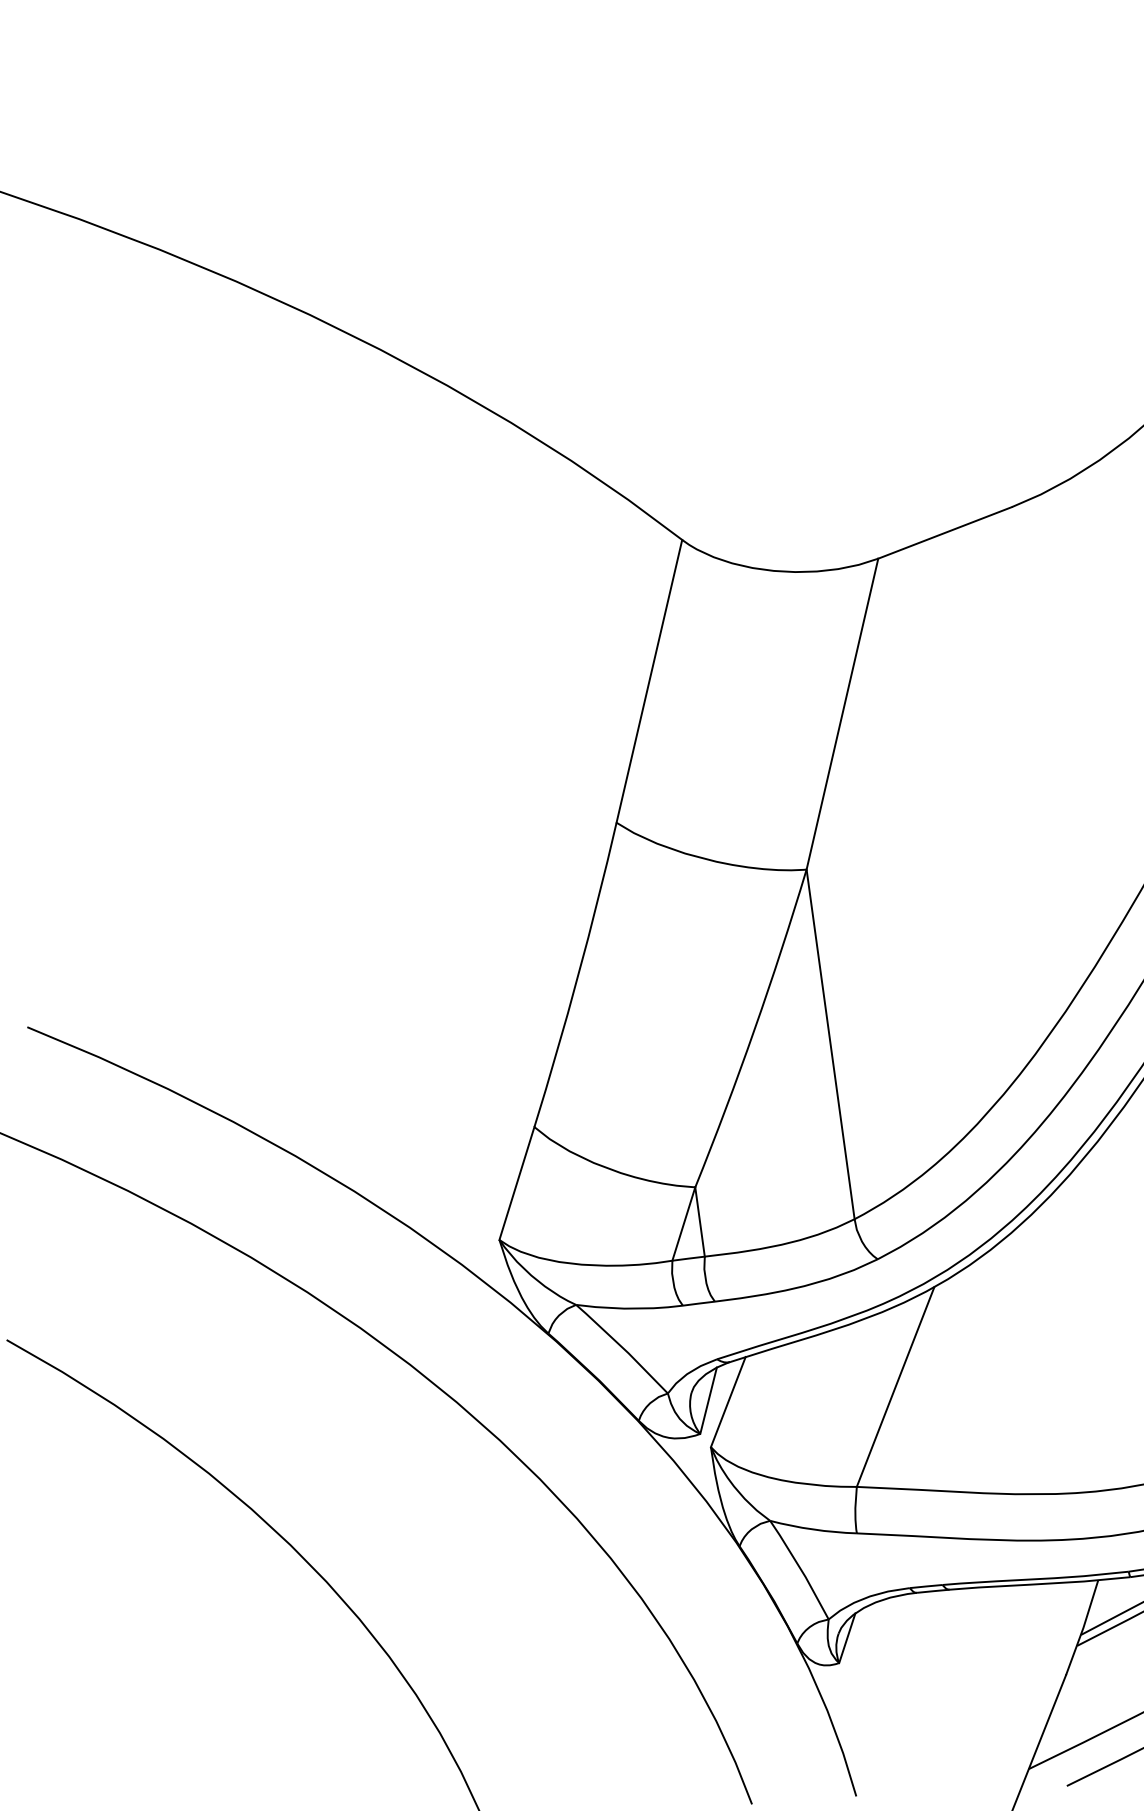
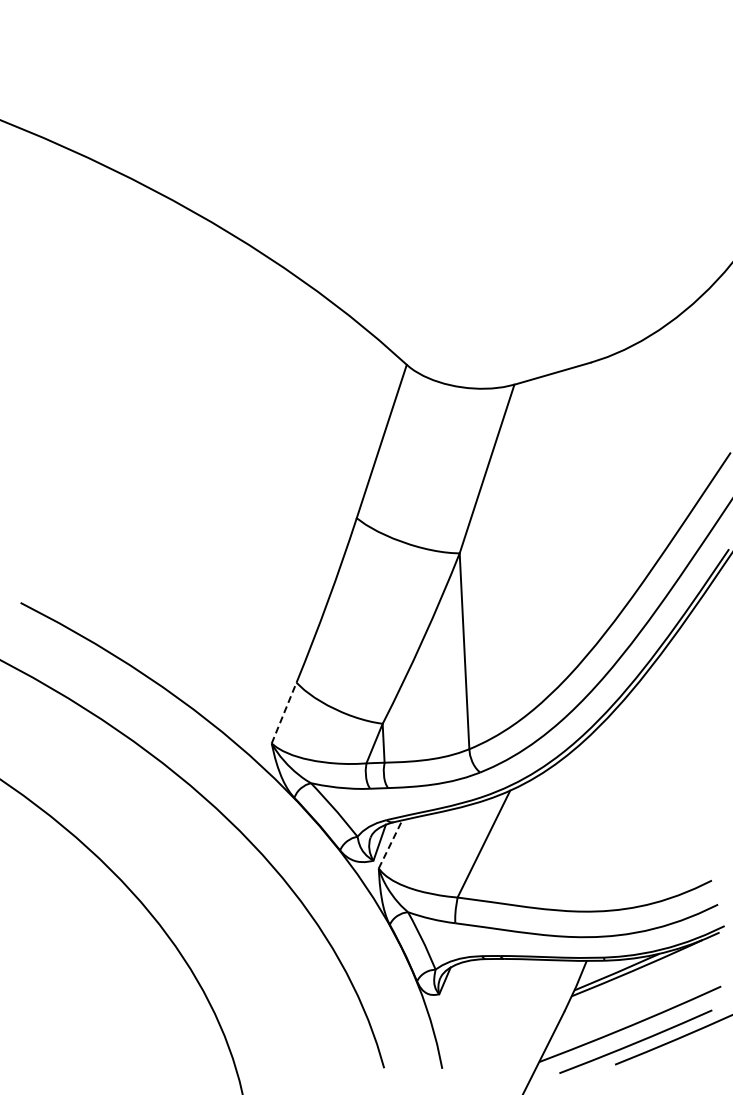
line: (517, 1184) -> (284, 713), solid -> dashed
line: (728, 1402) -> (390, 844), solid -> dashed

